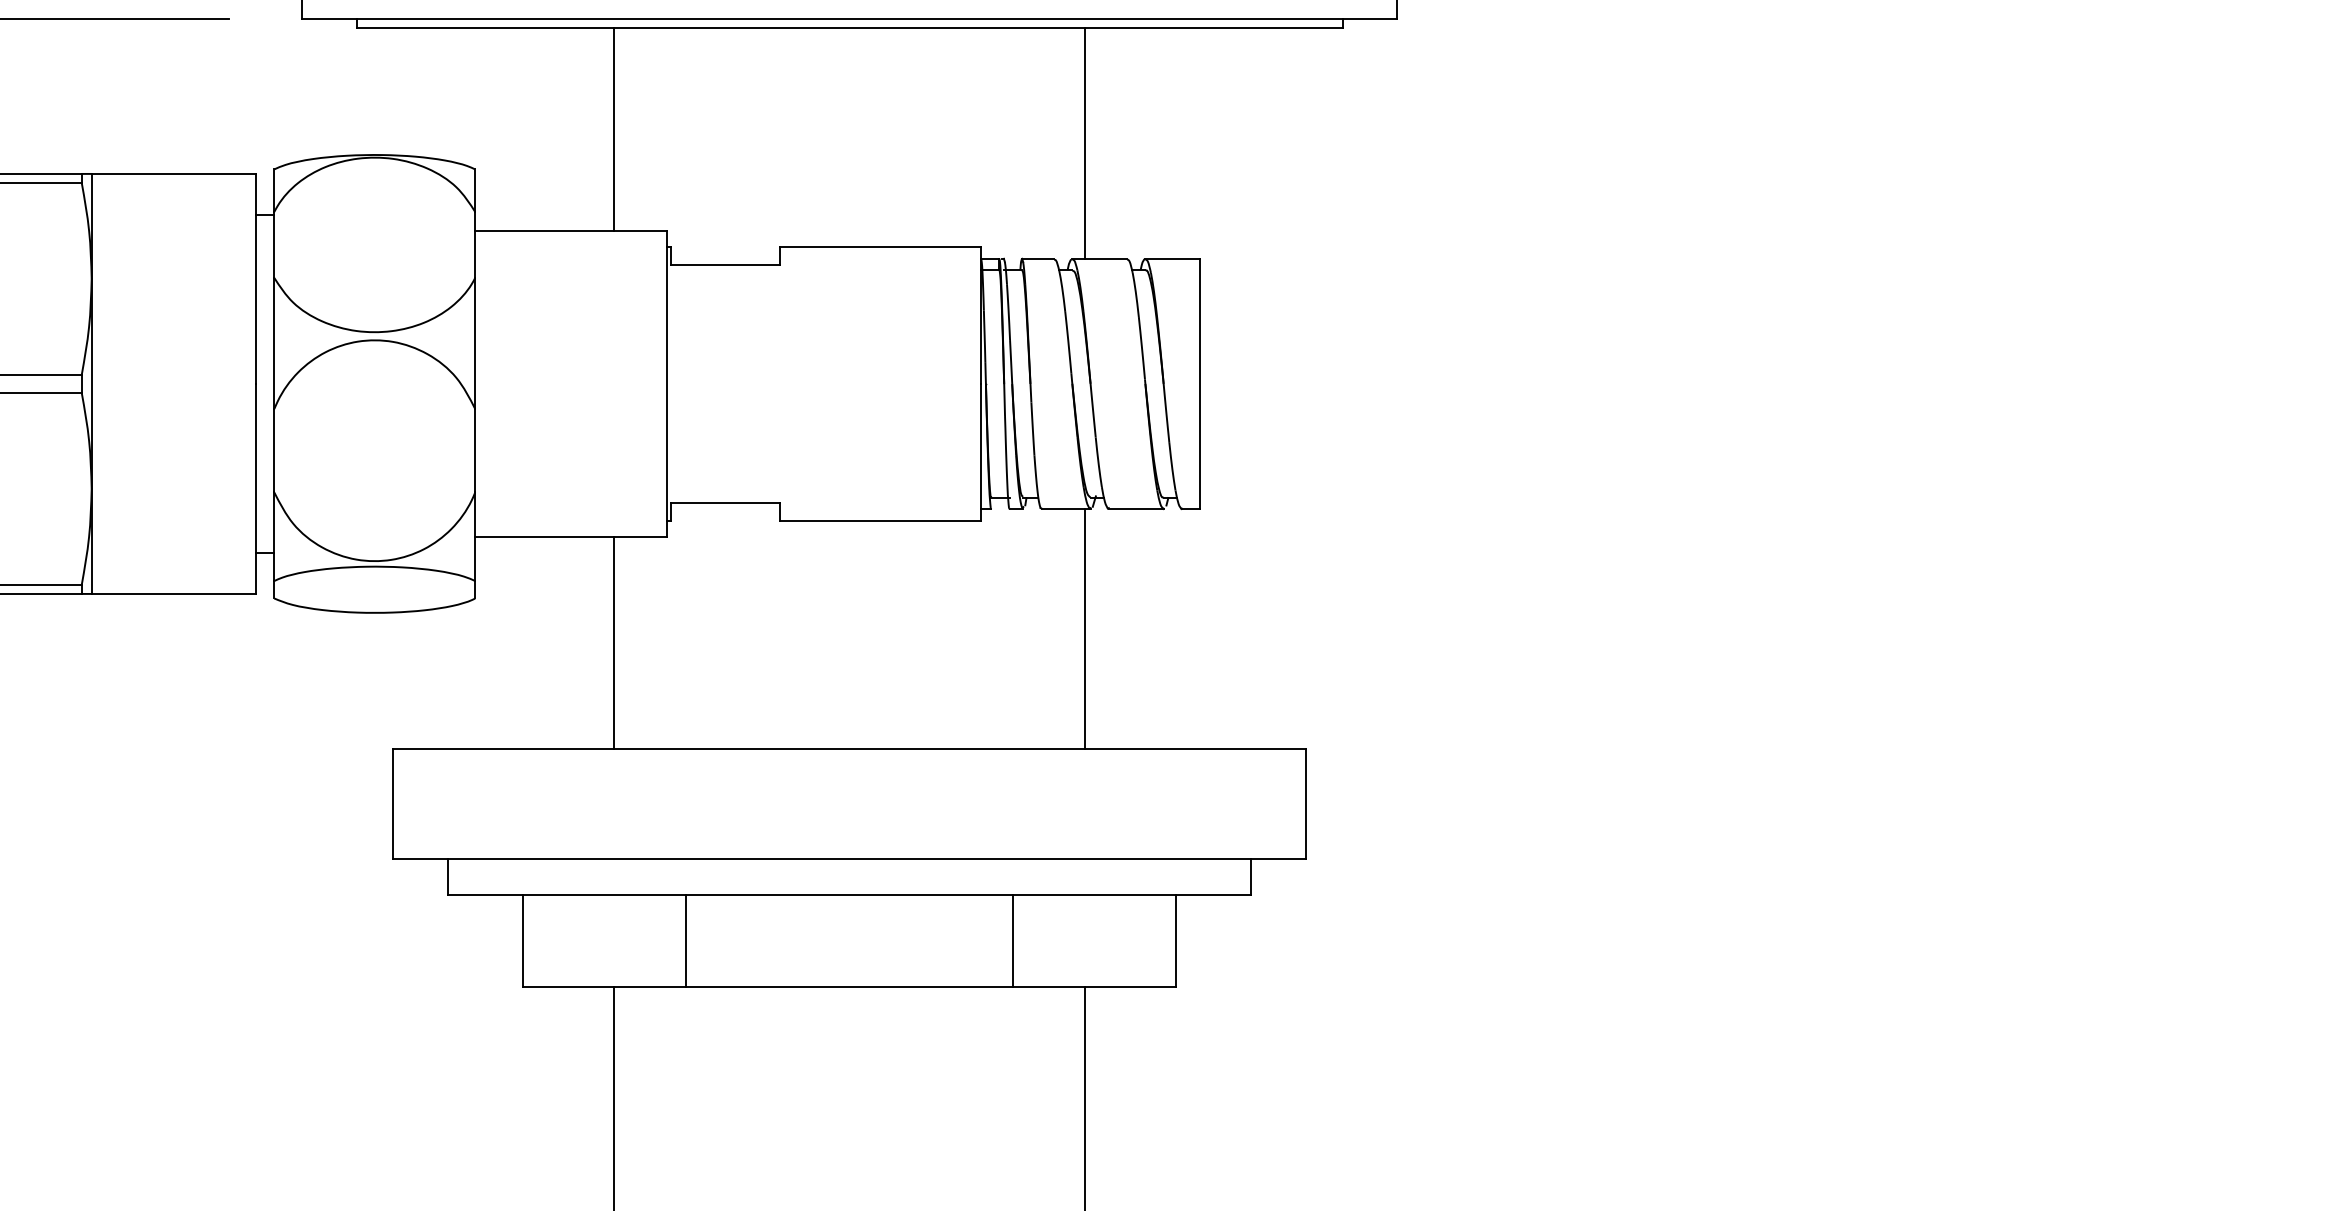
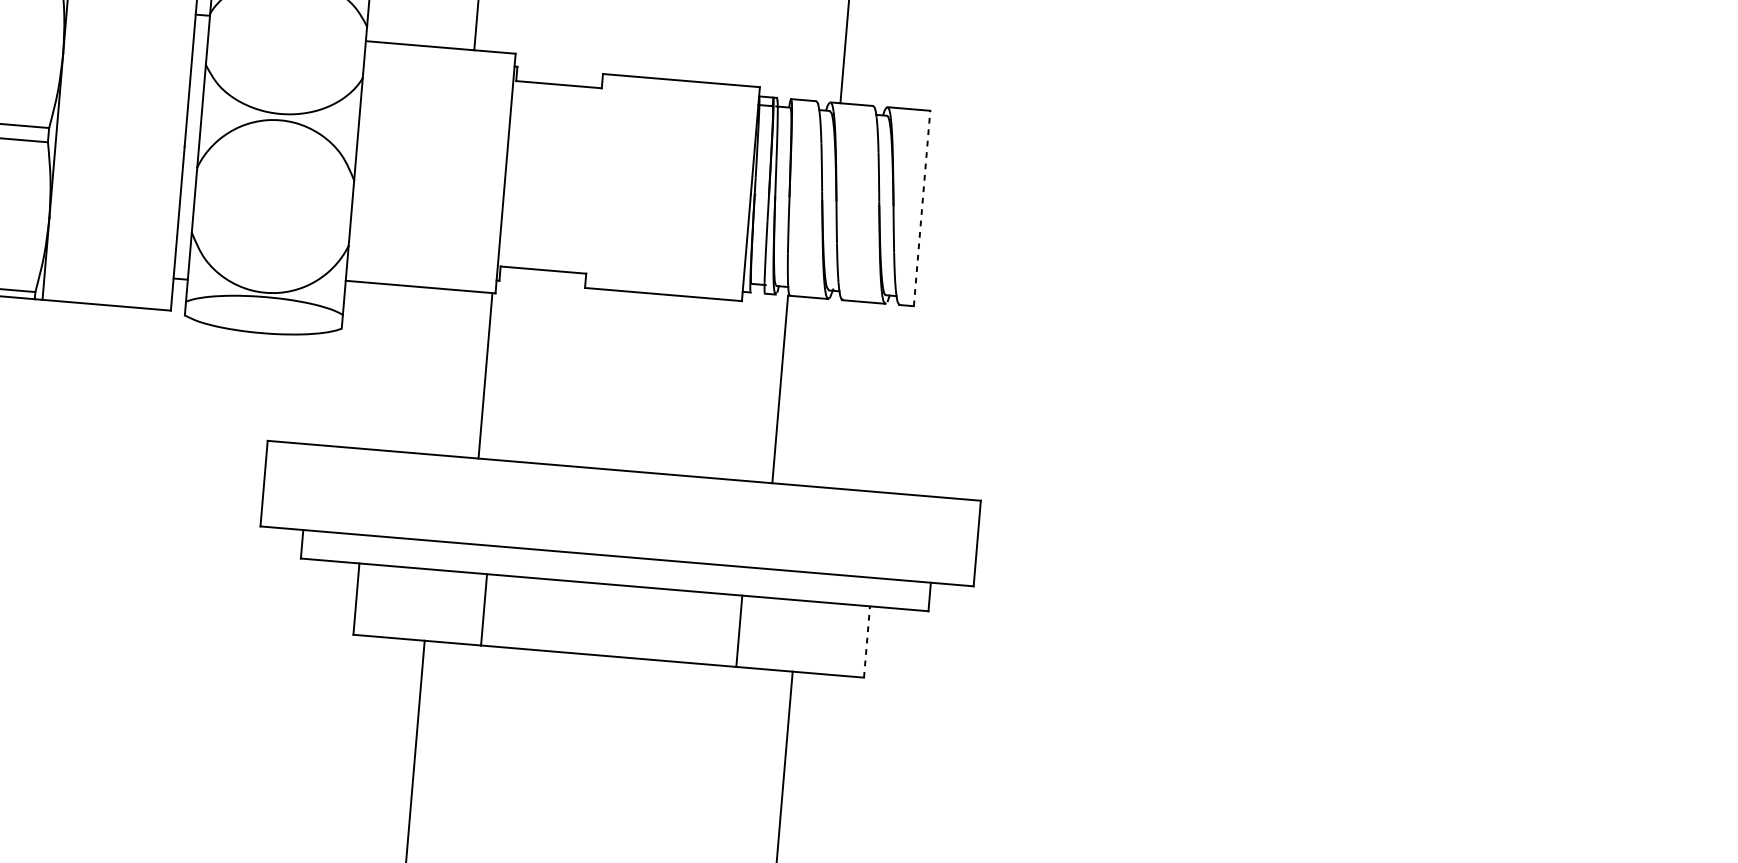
line: (1200, 383) -> (922, 208), solid -> dashed
line: (1085, 629) -> (780, 389), moved
line: (614, 643) -> (485, 376), moved
line: (1176, 940) -> (867, 641), solid -> dashed

